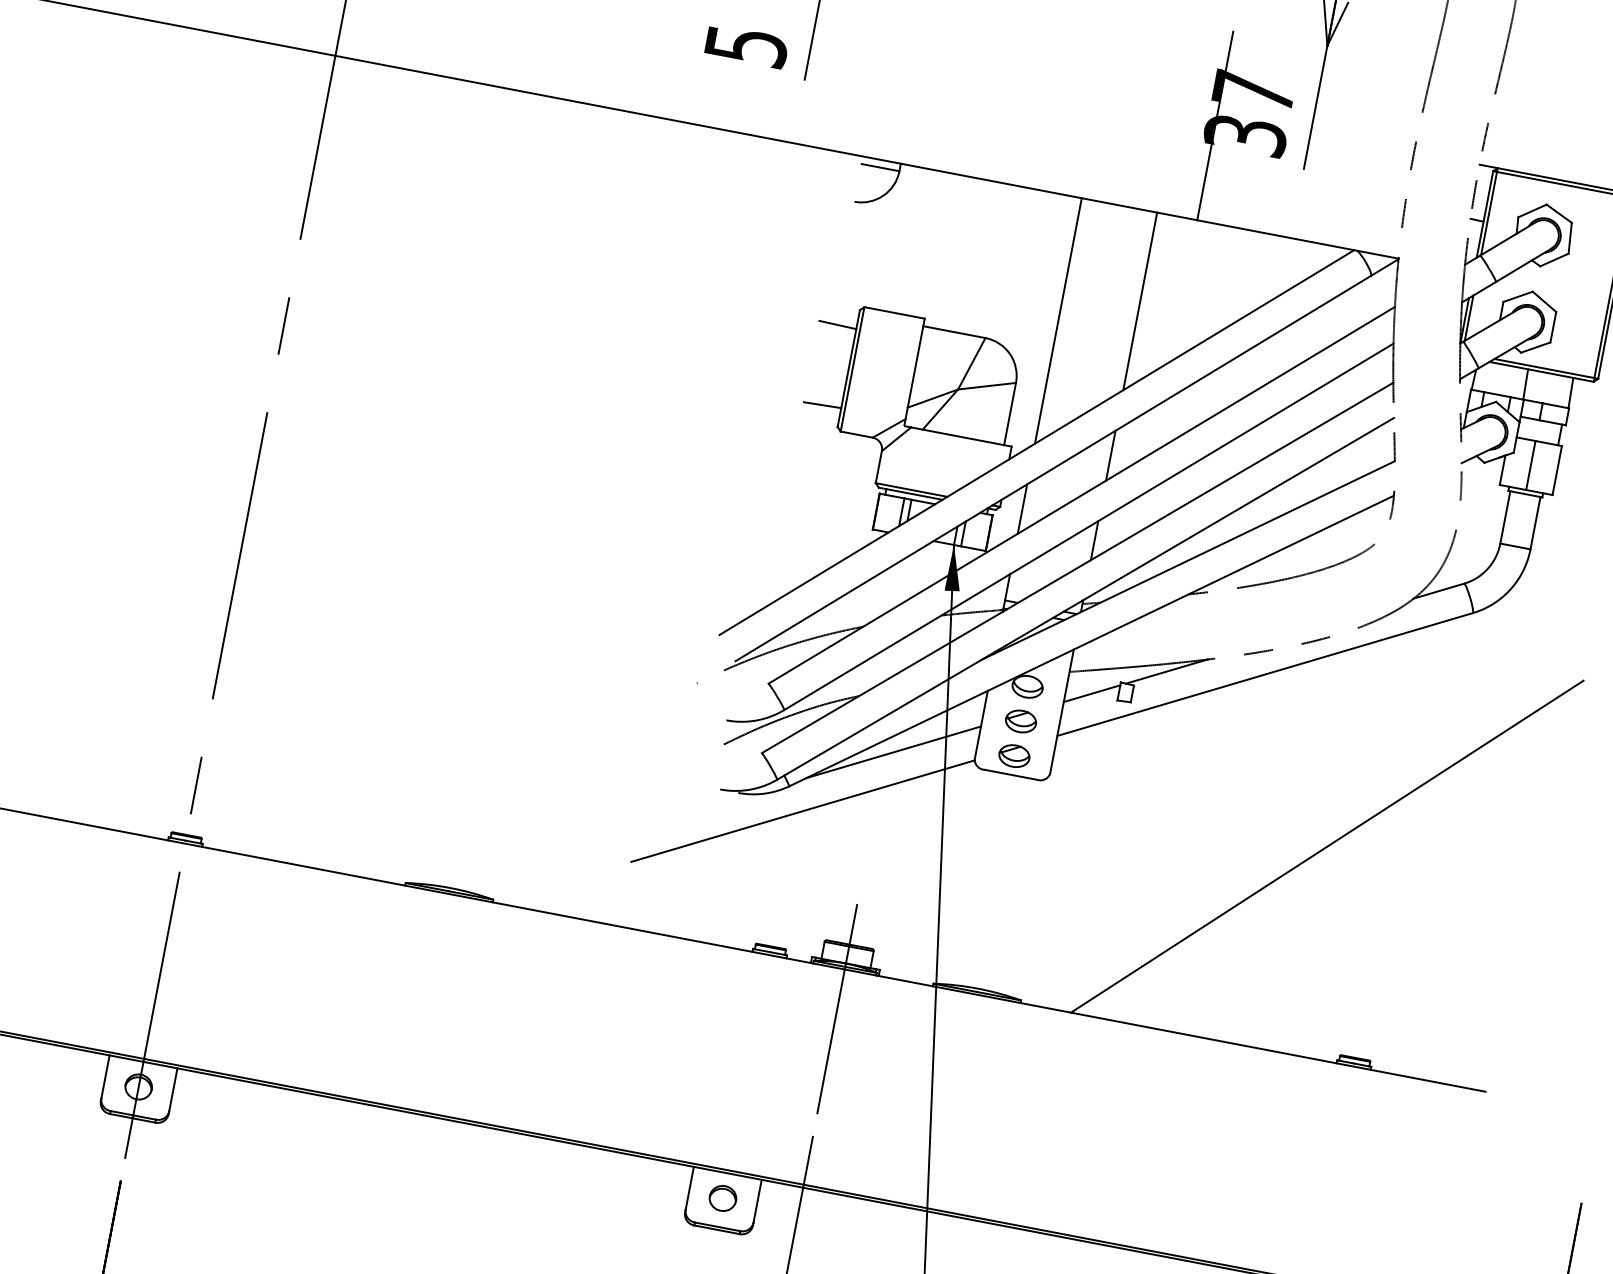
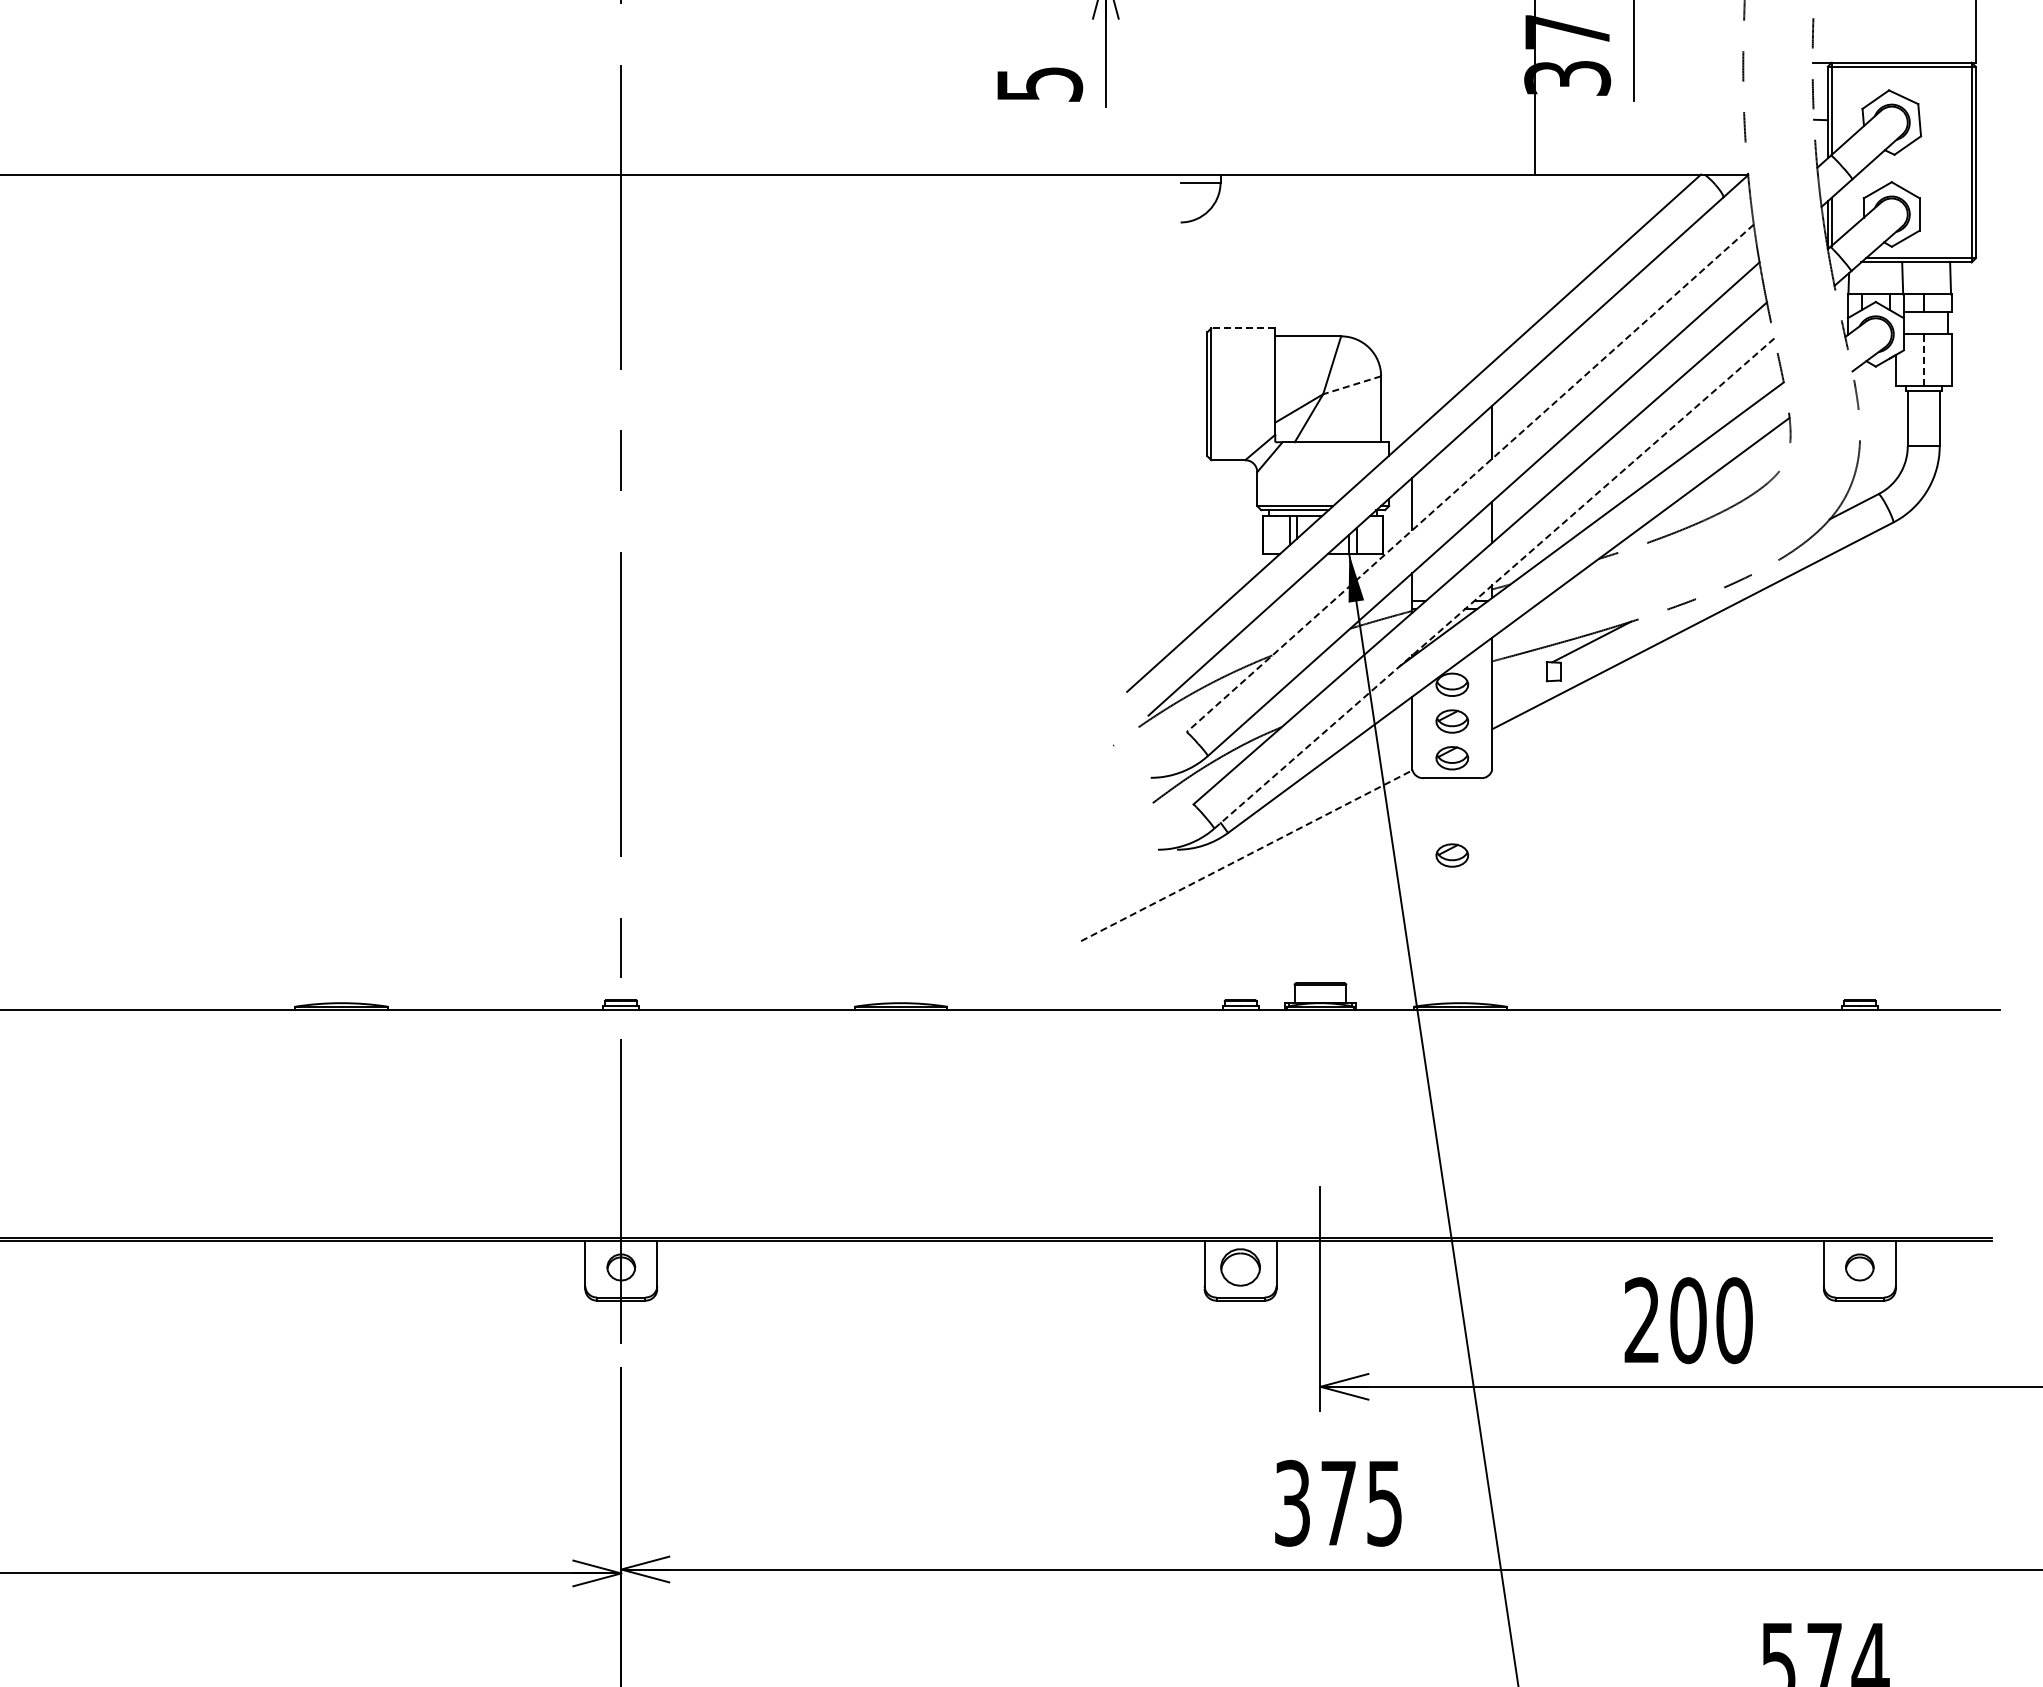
line: (1140, 301) -> (1492, 268), removed
line: (894, 313) -> (1243, 328), solid -> dashed
line: (1058, 320) -> (1412, 304), removed
line: (837, 324) -> (1187, 351), removed
line: (986, 386) -> (1351, 385), solid -> dashed
line: (822, 404) -> (1187, 436), removed
line: (1530, 465) -> (1923, 360), solid -> dashed
line: (1081, 495) -> (1469, 478), solid -> dashed
line: (1085, 598) -> (1494, 583), solid -> dashed
line: (1091, 693) -> (1519, 679), removed
line: (893, 751) -> (1327, 777), removed
line: (803, 811) -> (1247, 855), solid -> dashed
line: (1326, 846) -> (1789, 789), removed
part: (997, 847) -> (1452, 855), added
line: (837, 1009) -> (1320, 1051), removed
part: (722, 1198) -> (1240, 1267), size x1.4

